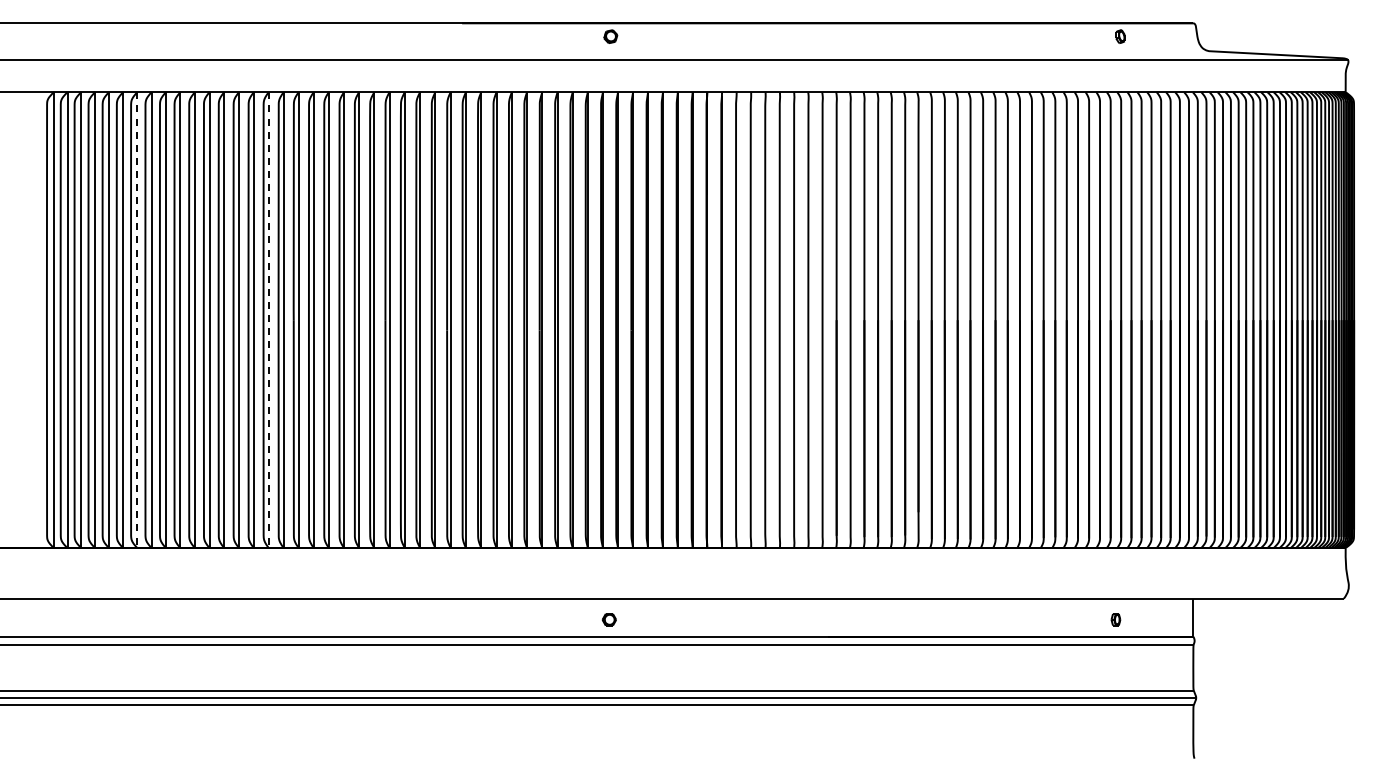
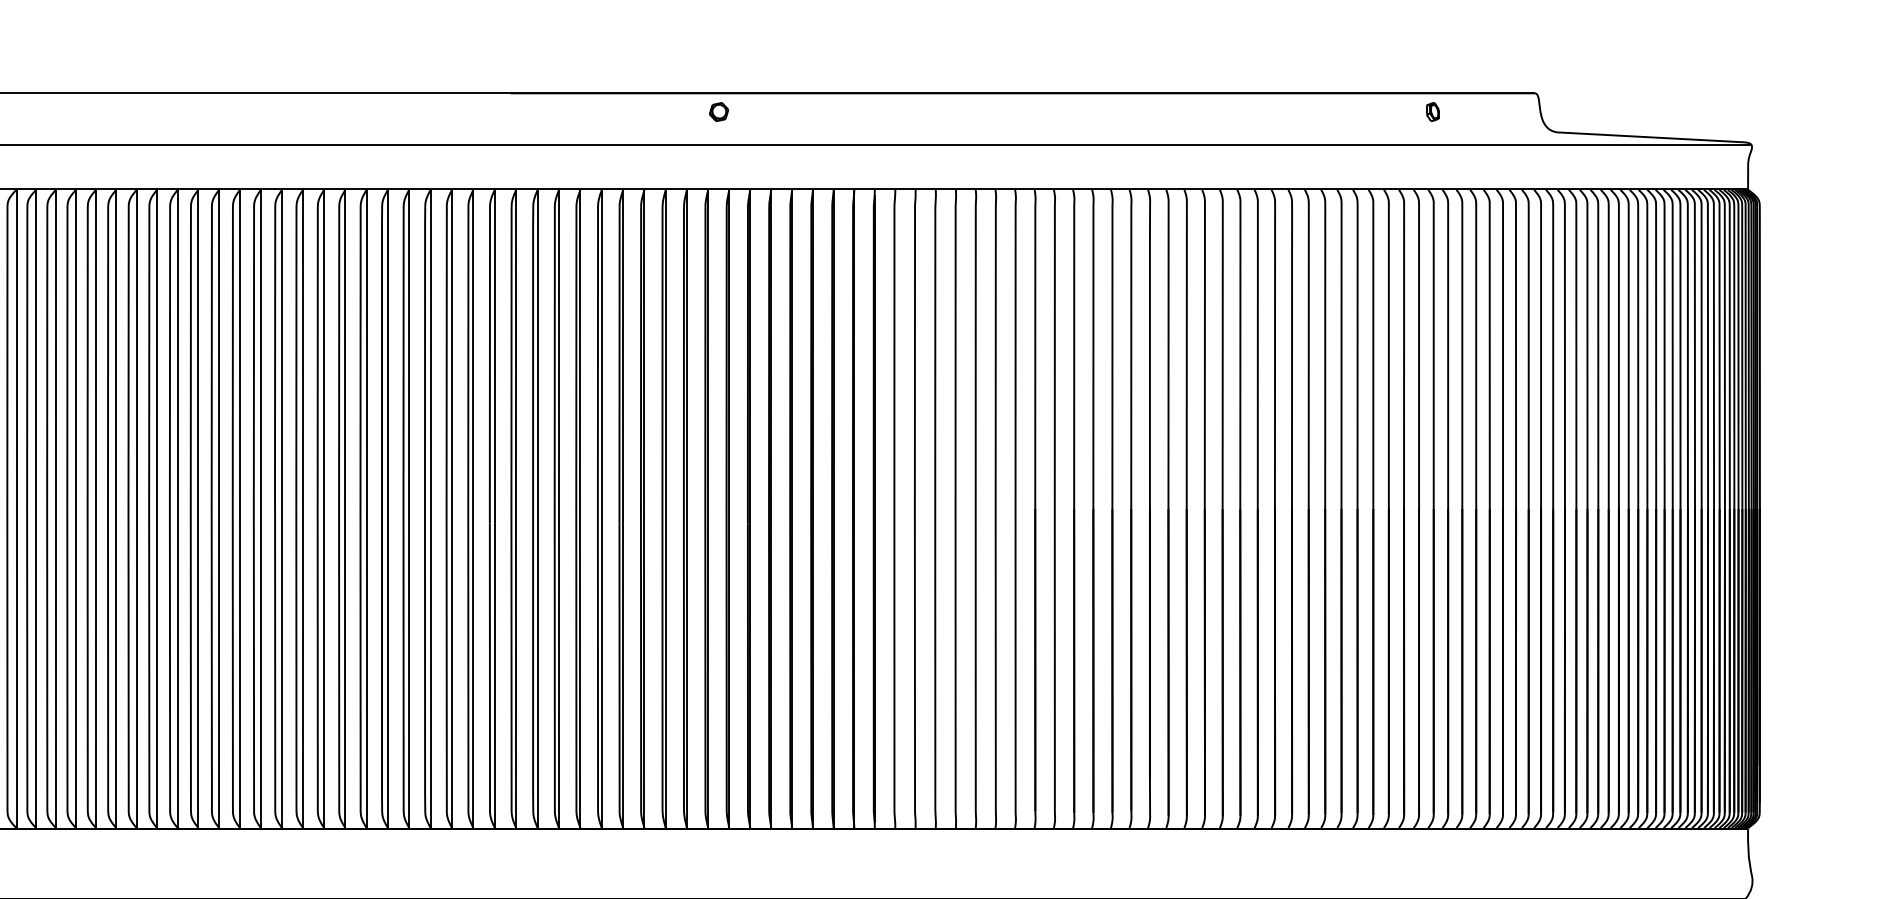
line: (137, 320) -> (56, 509), dashed -> solid
line: (268, 320) -> (239, 509), dashed -> solid

